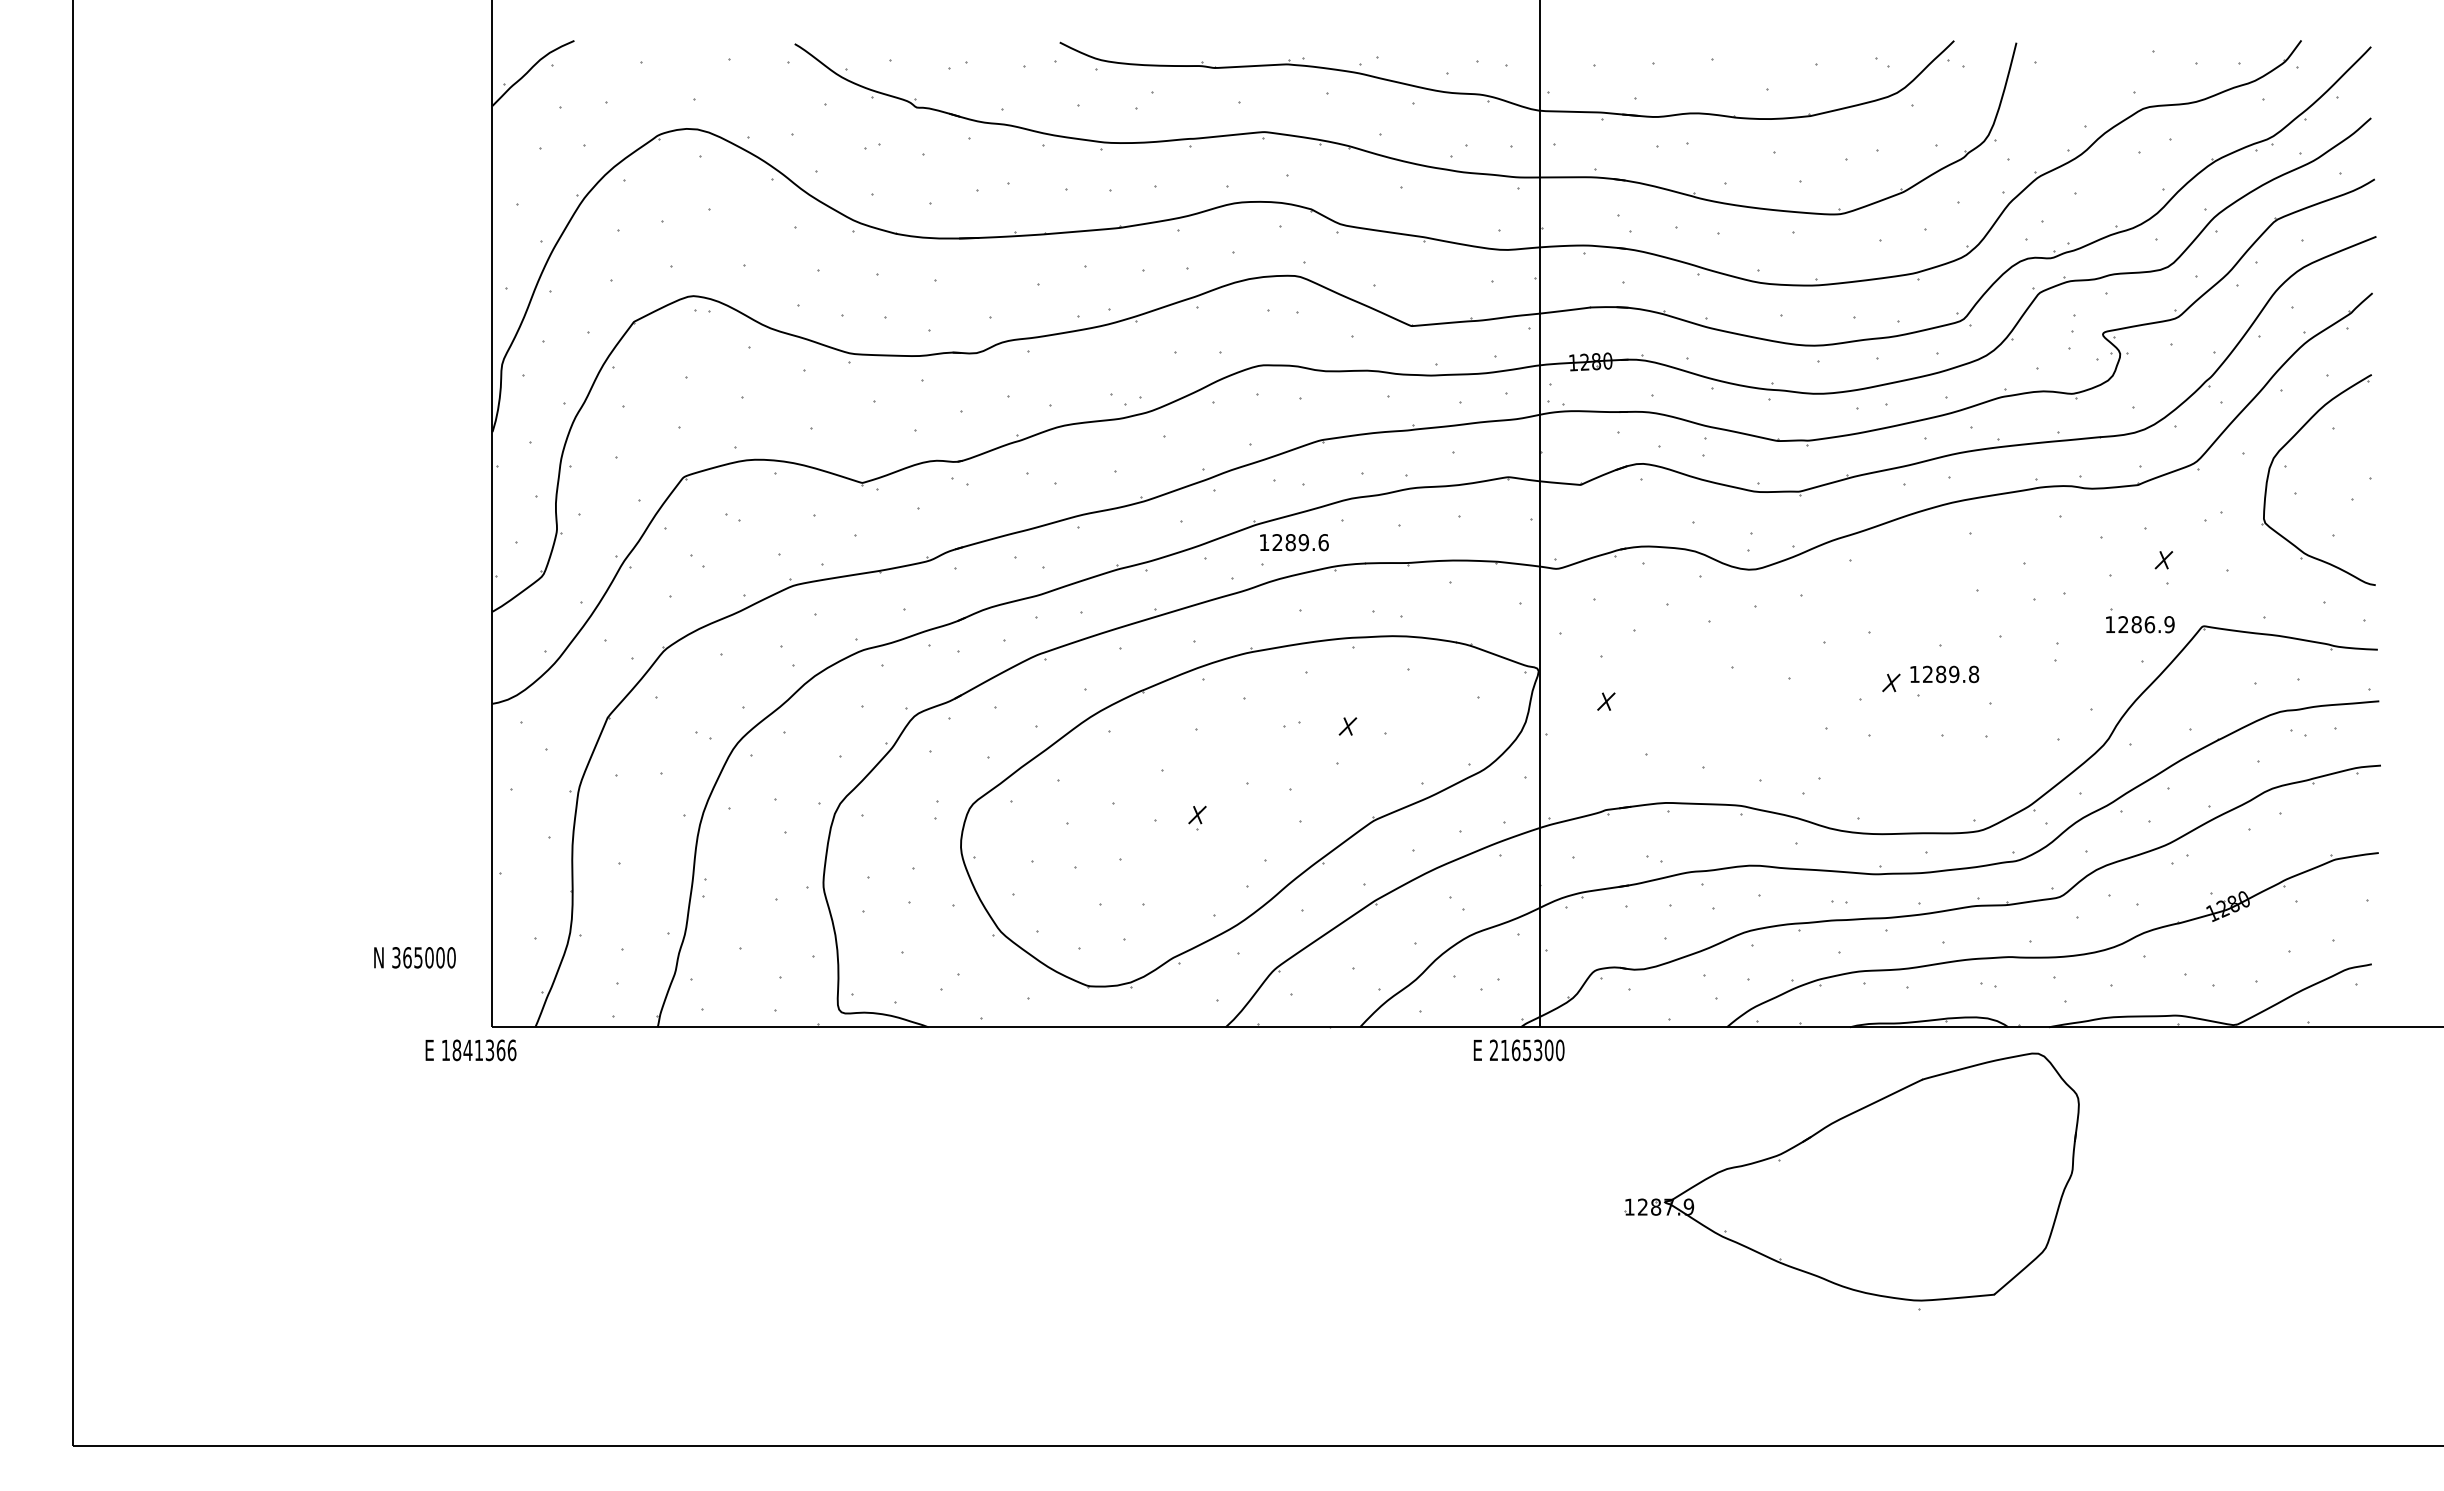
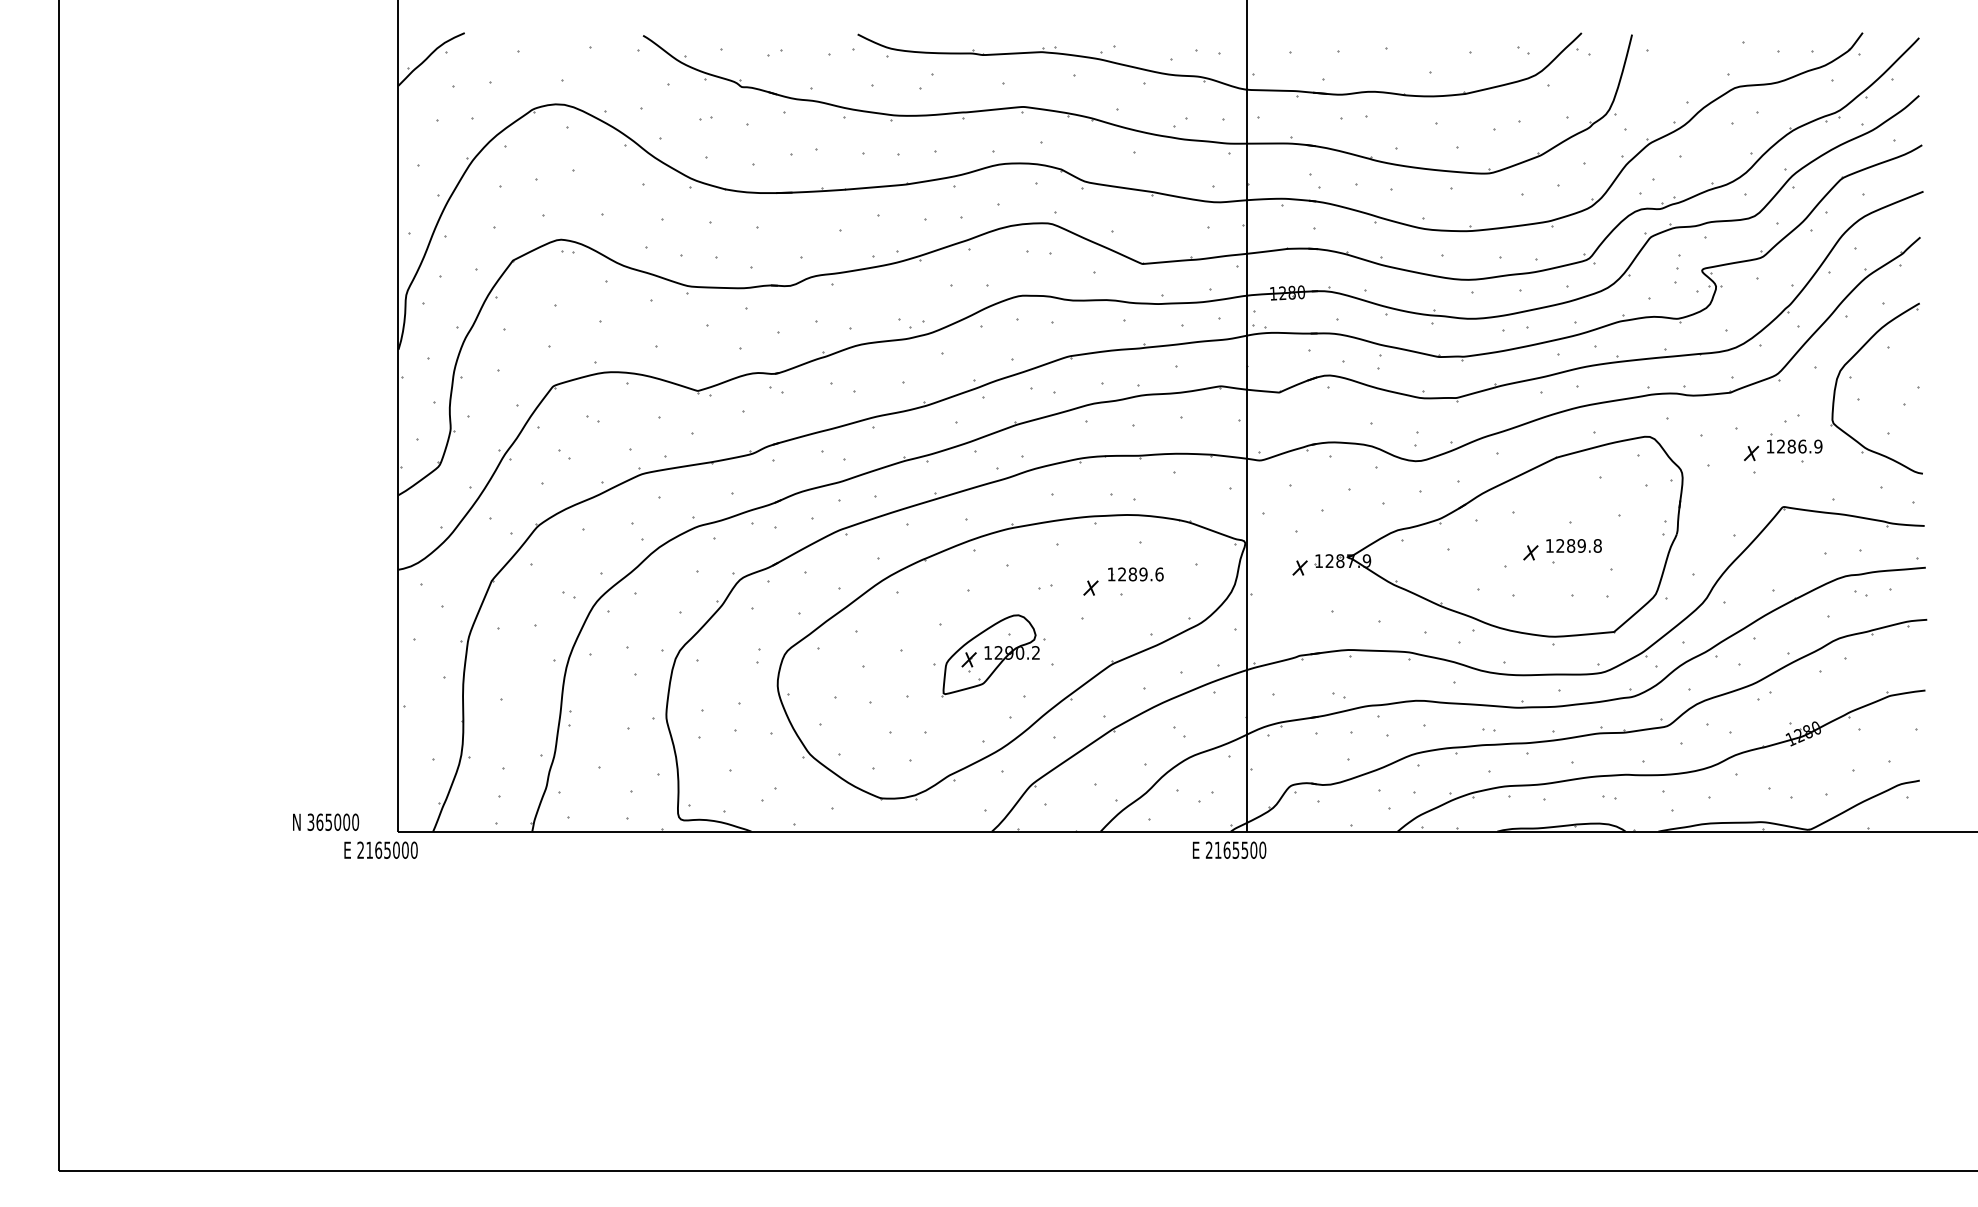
part: (1294, 542) -> (1135, 574), moved
part: (2140, 620) -> (1794, 443), moved
part: (1223, 810) -> (990, 656), added
text: (414, 957) -> (325, 822), moved
text: (1538, 1049) -> (1245, 849), 2165300 -> 2165500
text: (478, 1050) -> (387, 850), 1841366 -> 2165000
part: (1851, 1181) -> (1498, 540), moved

